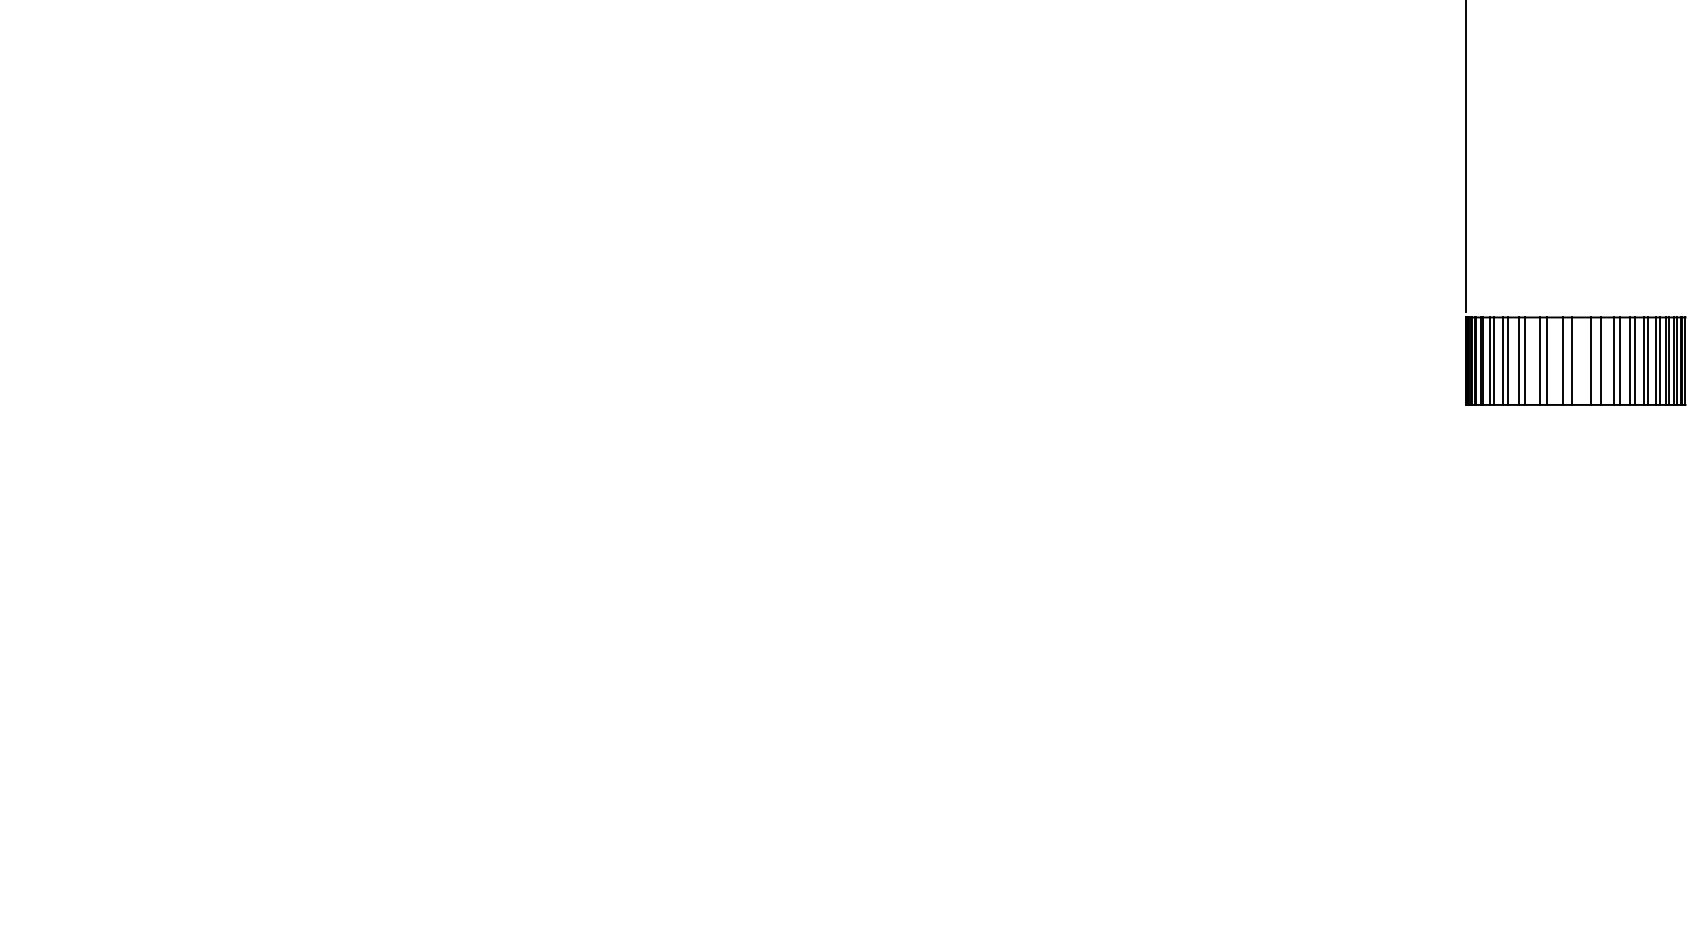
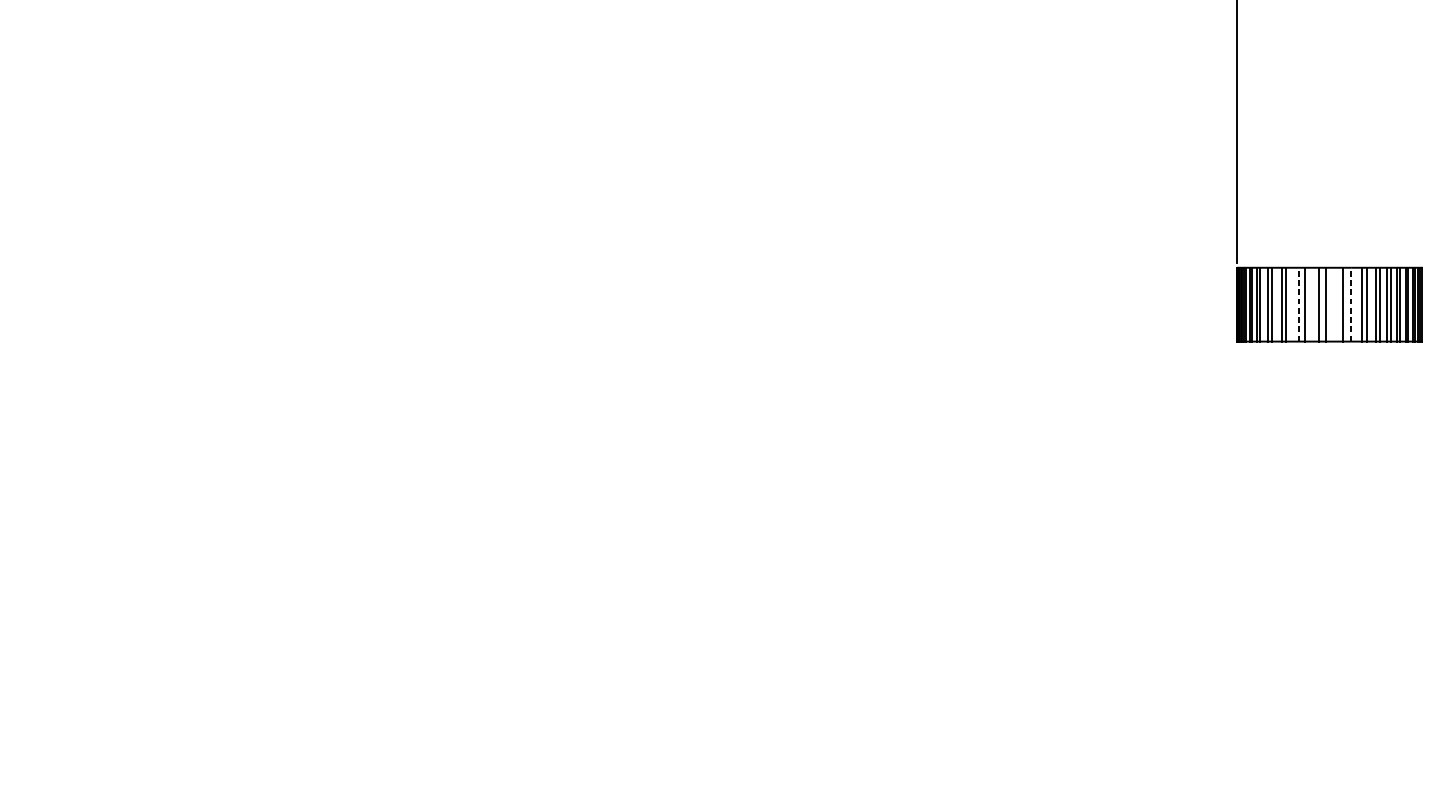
line: (1539, 361) -> (1298, 304), solid -> dashed
line: (1601, 361) -> (1351, 304), solid -> dashed

